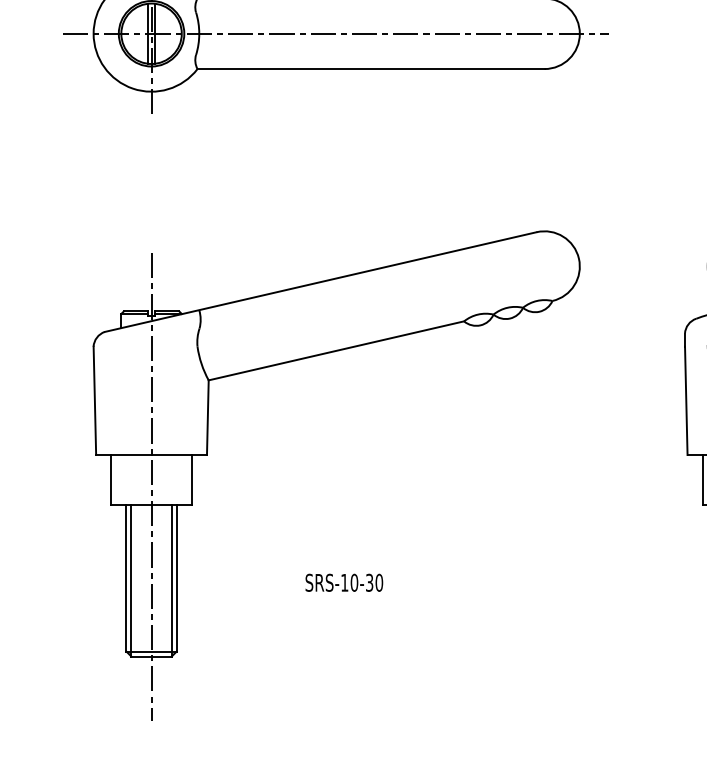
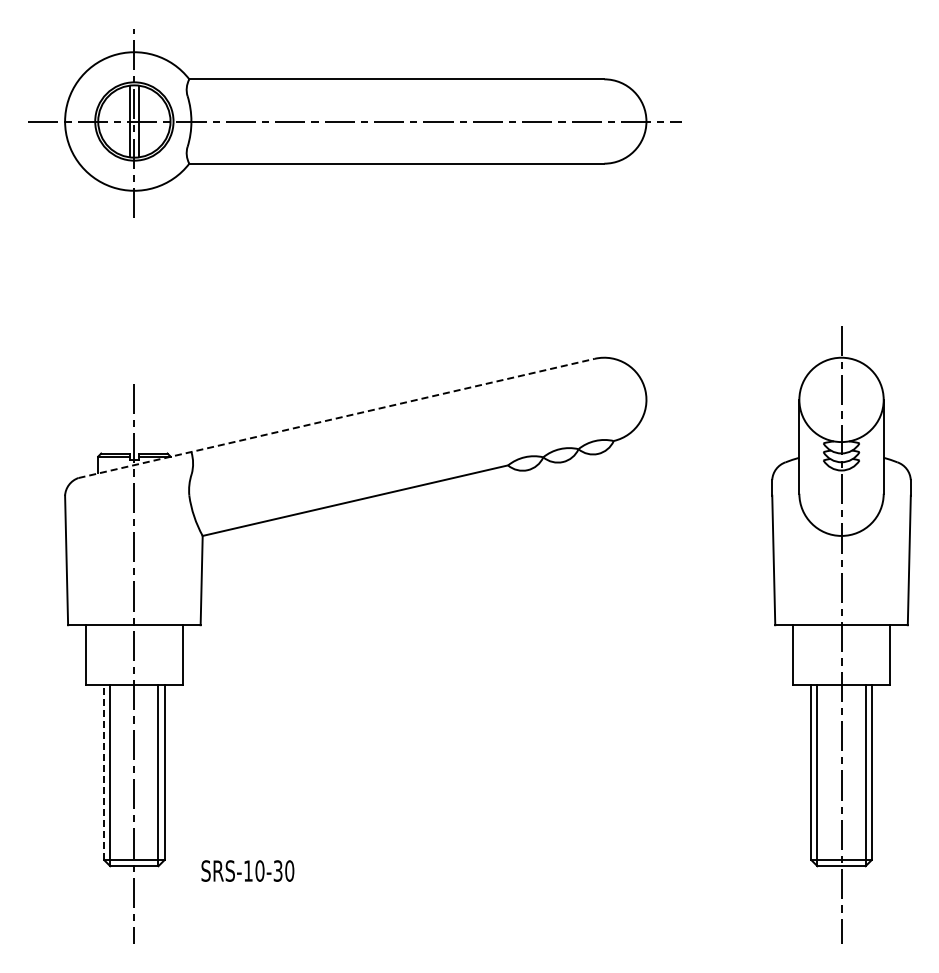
line: (320, 282) -> (336, 418), solid -> dashed
line: (126, 578) -> (104, 772), solid -> dashed
text: (344, 582) -> (247, 870), moved

